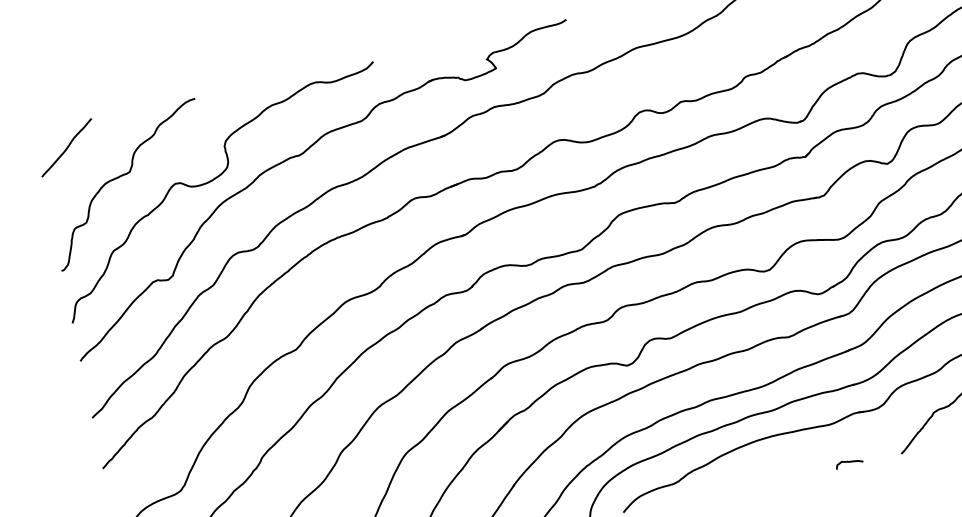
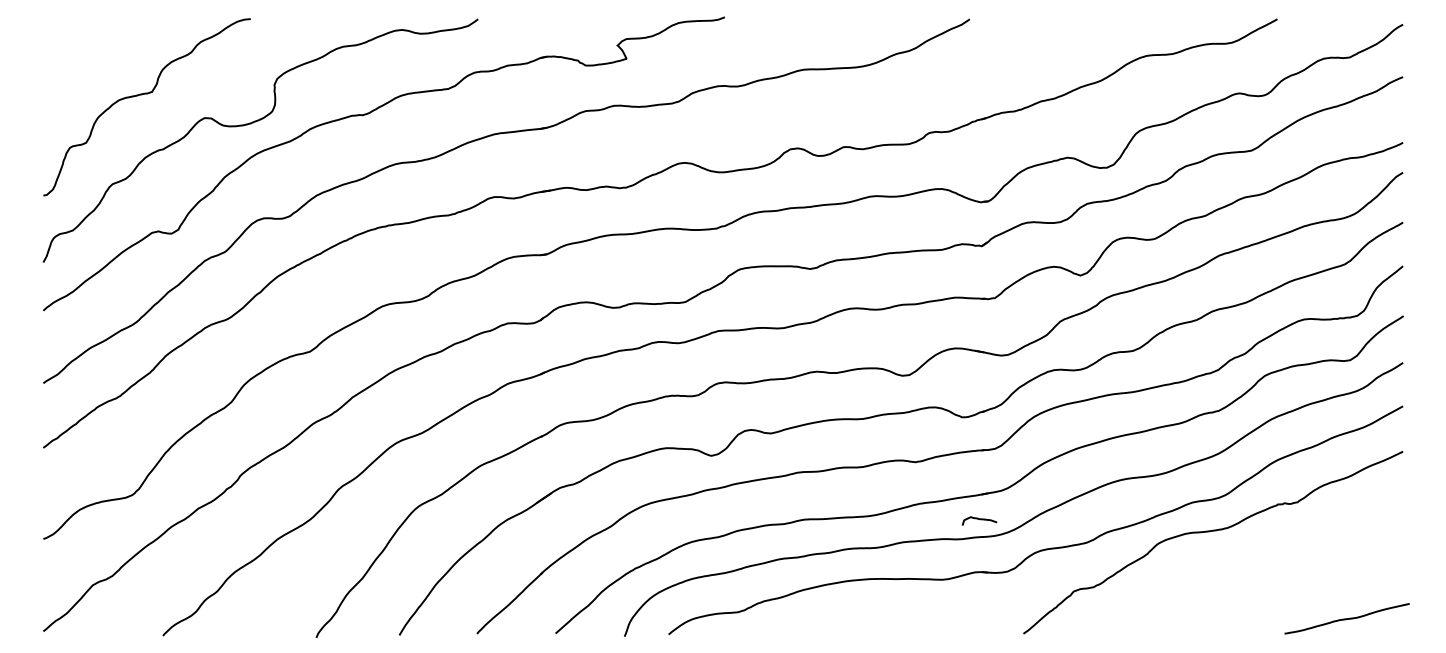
curve: (67, 147) -> (81, 46), removed
curve: (849, 462) -> (979, 519), moved

